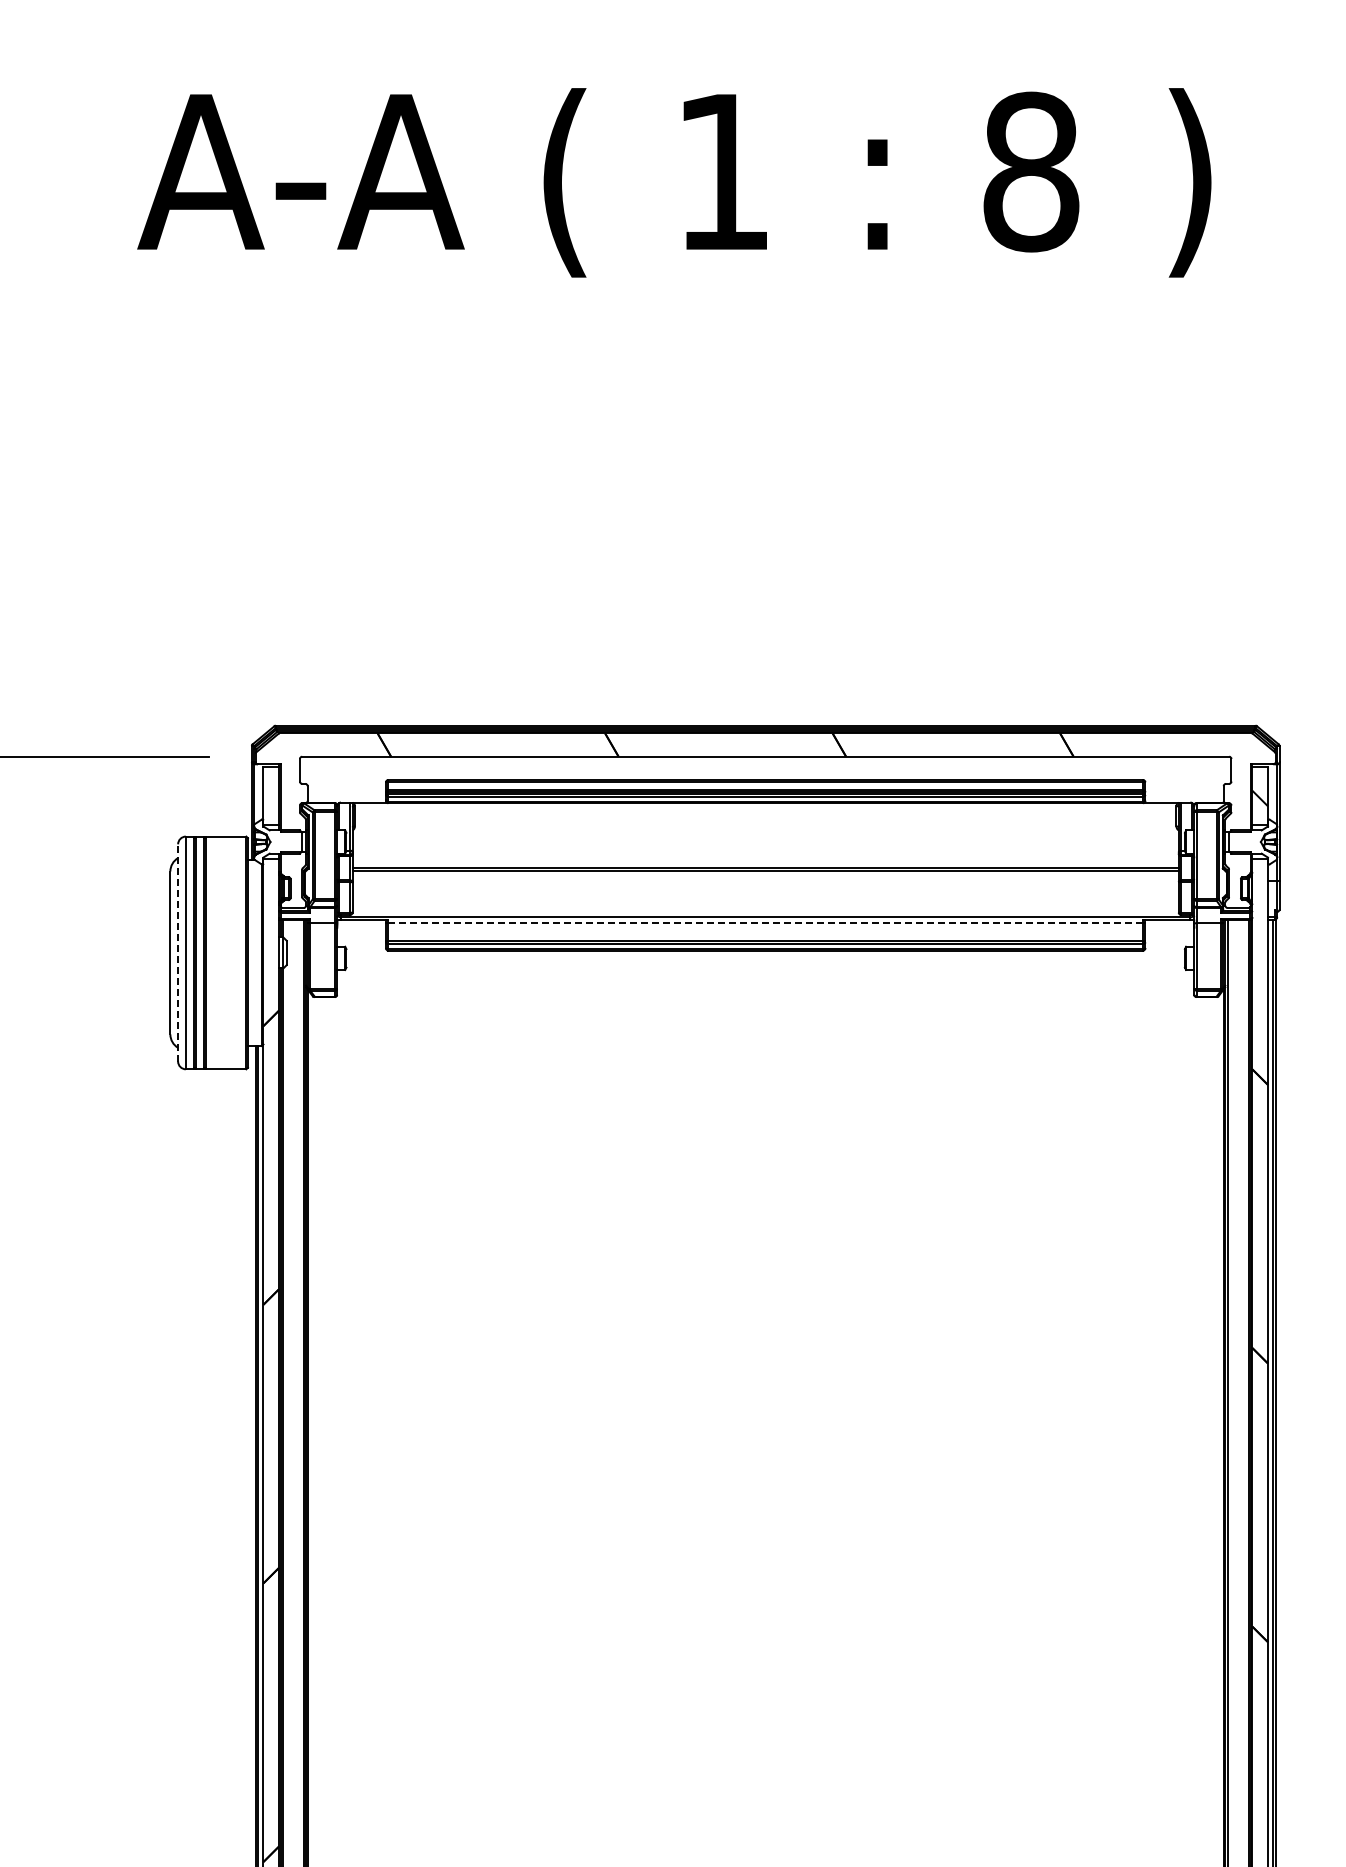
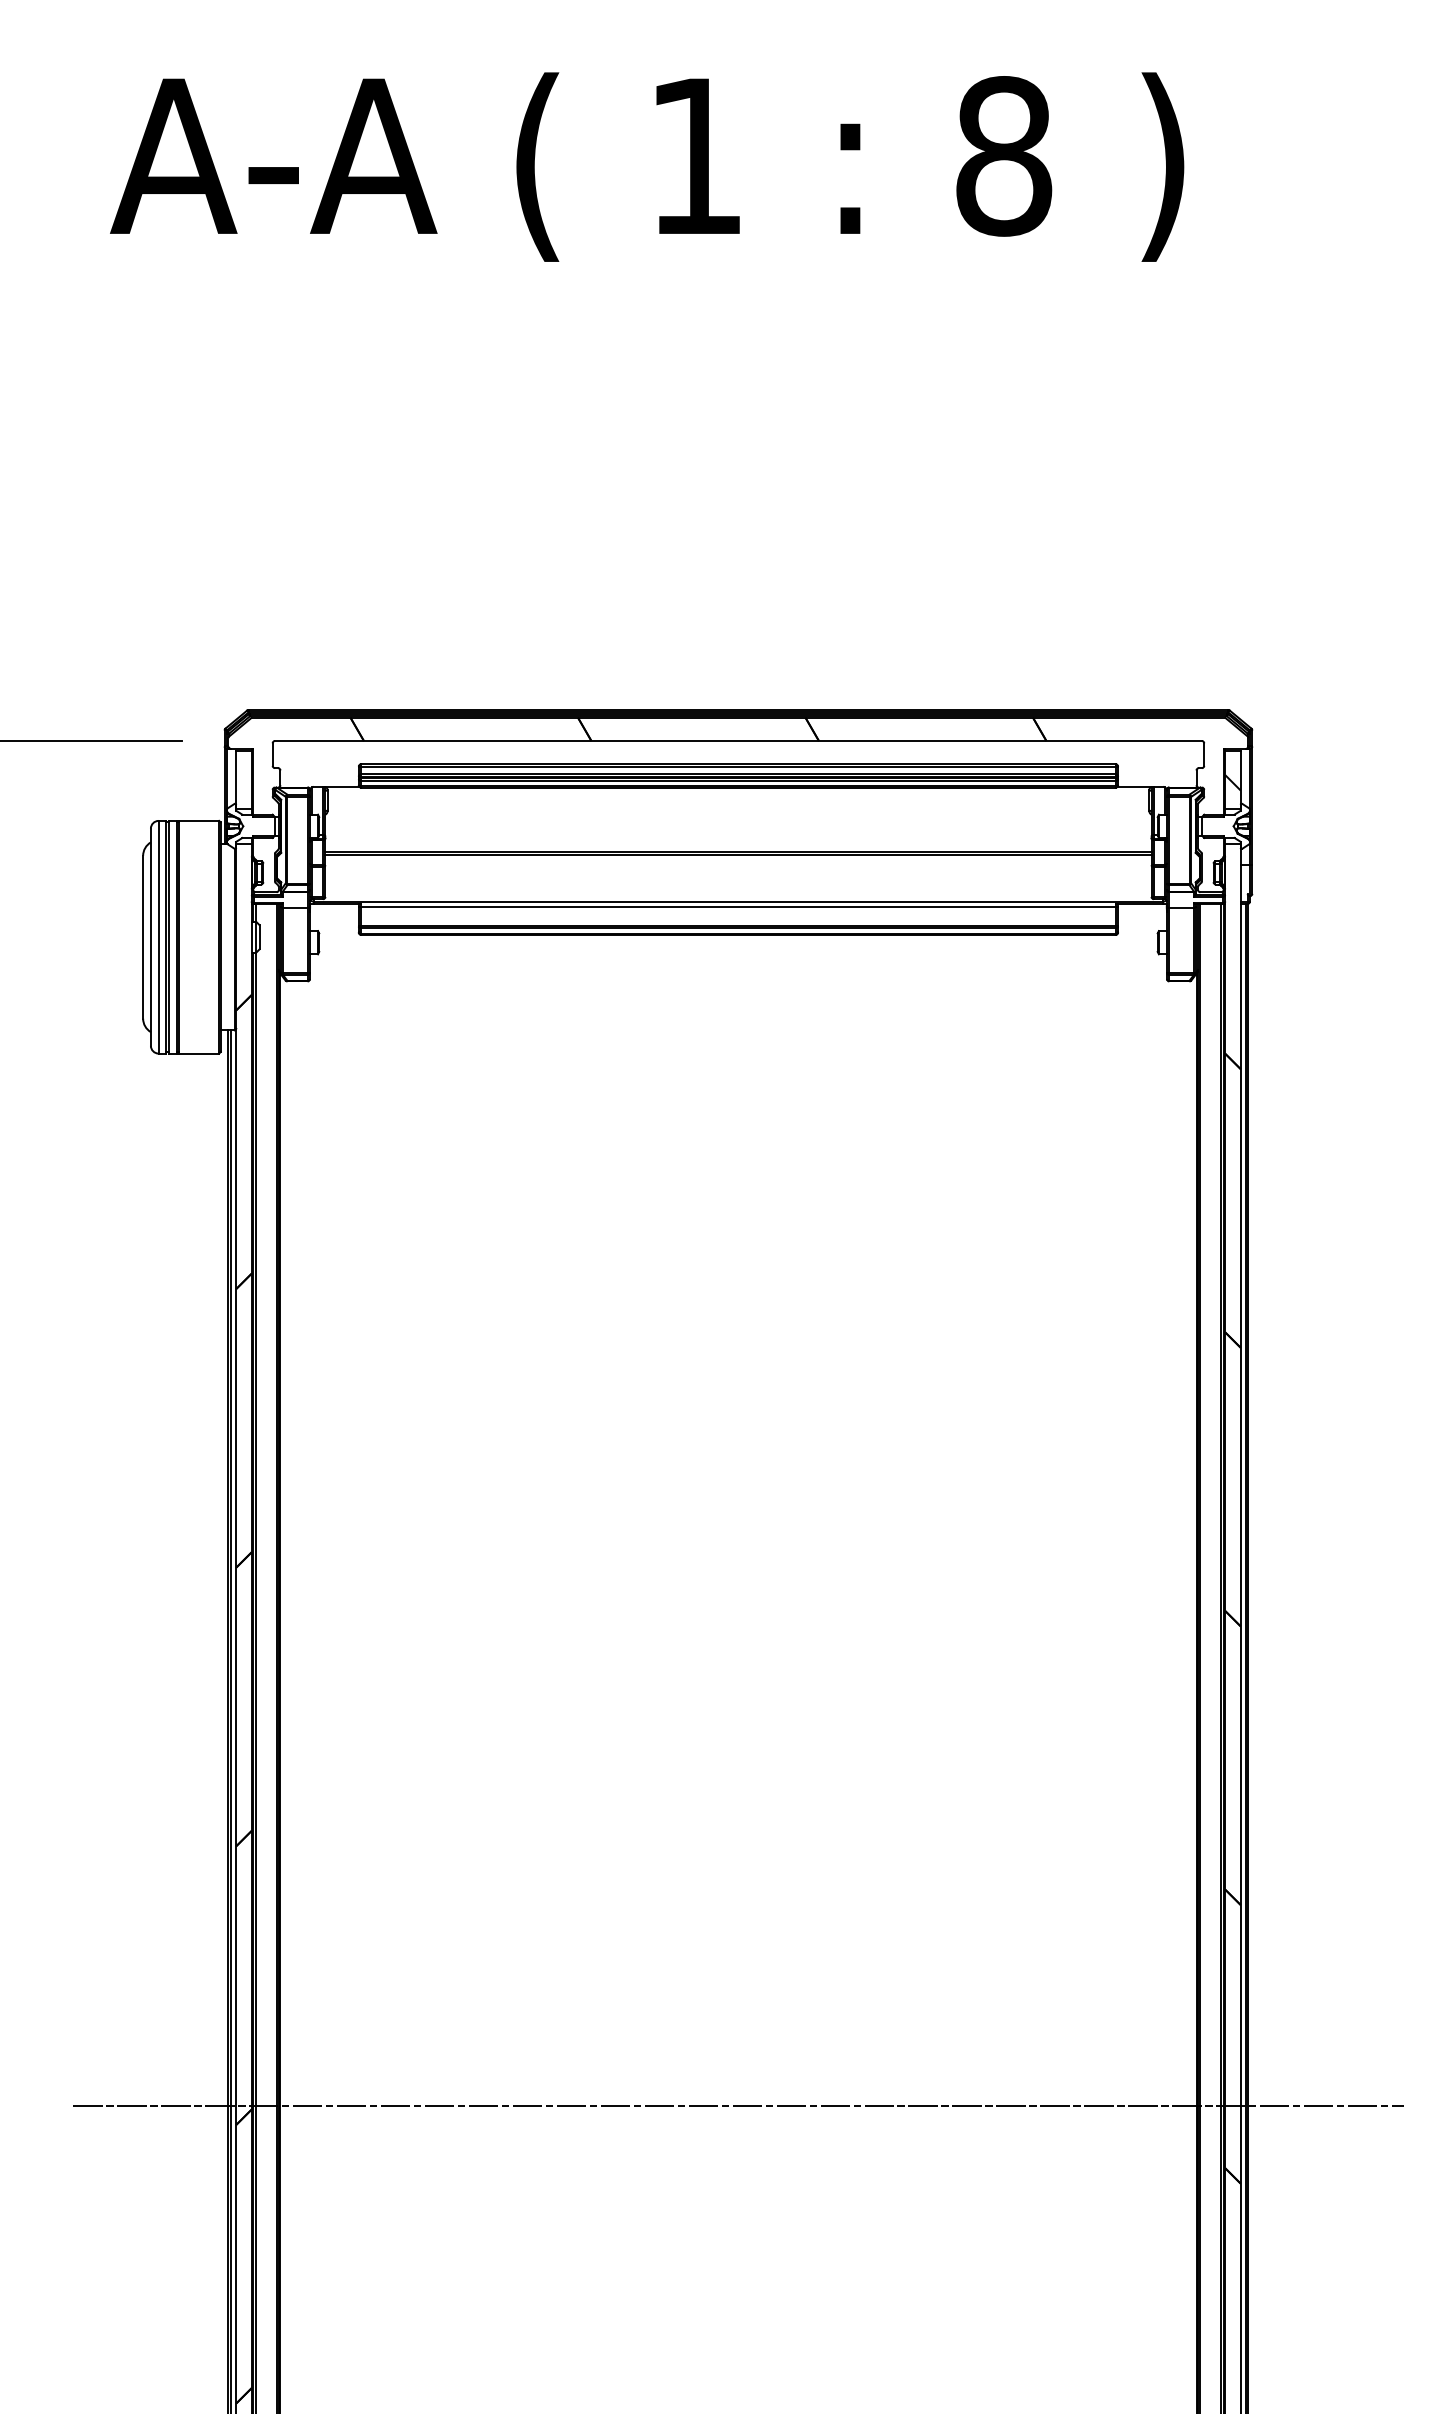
line: (765, 923) -> (738, 907), dashed -> solid
line: (177, 953) -> (150, 937), dashed -> solid

